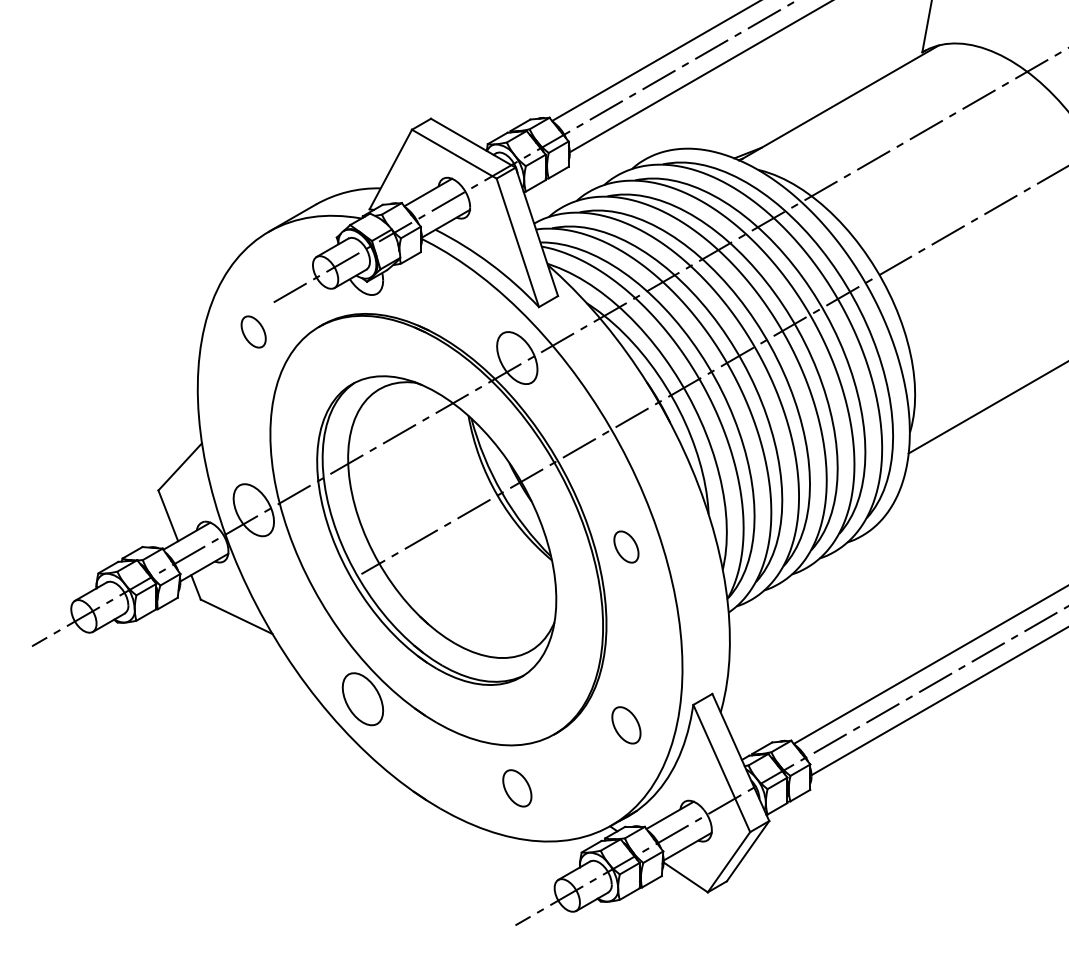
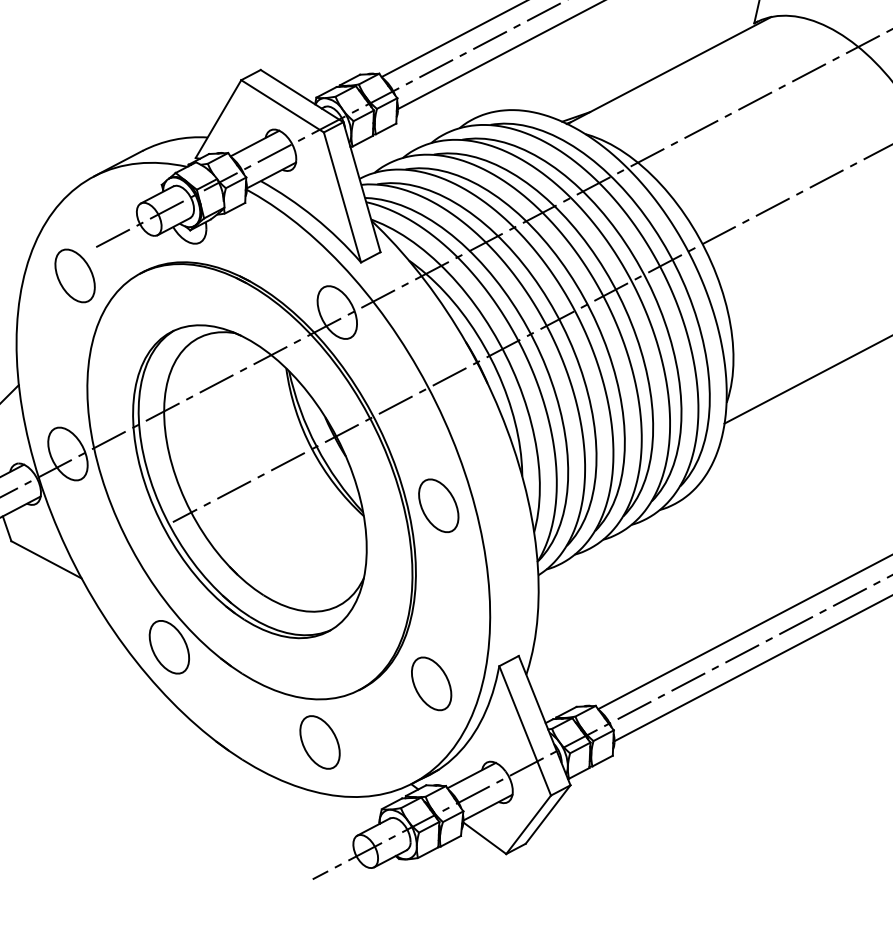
part: (253, 331) -> (74, 275), size x1.67
part: (626, 546) -> (438, 505), size x1.67
part: (626, 725) -> (431, 684), size x1.43
part: (517, 788) -> (320, 742), size x1.43

